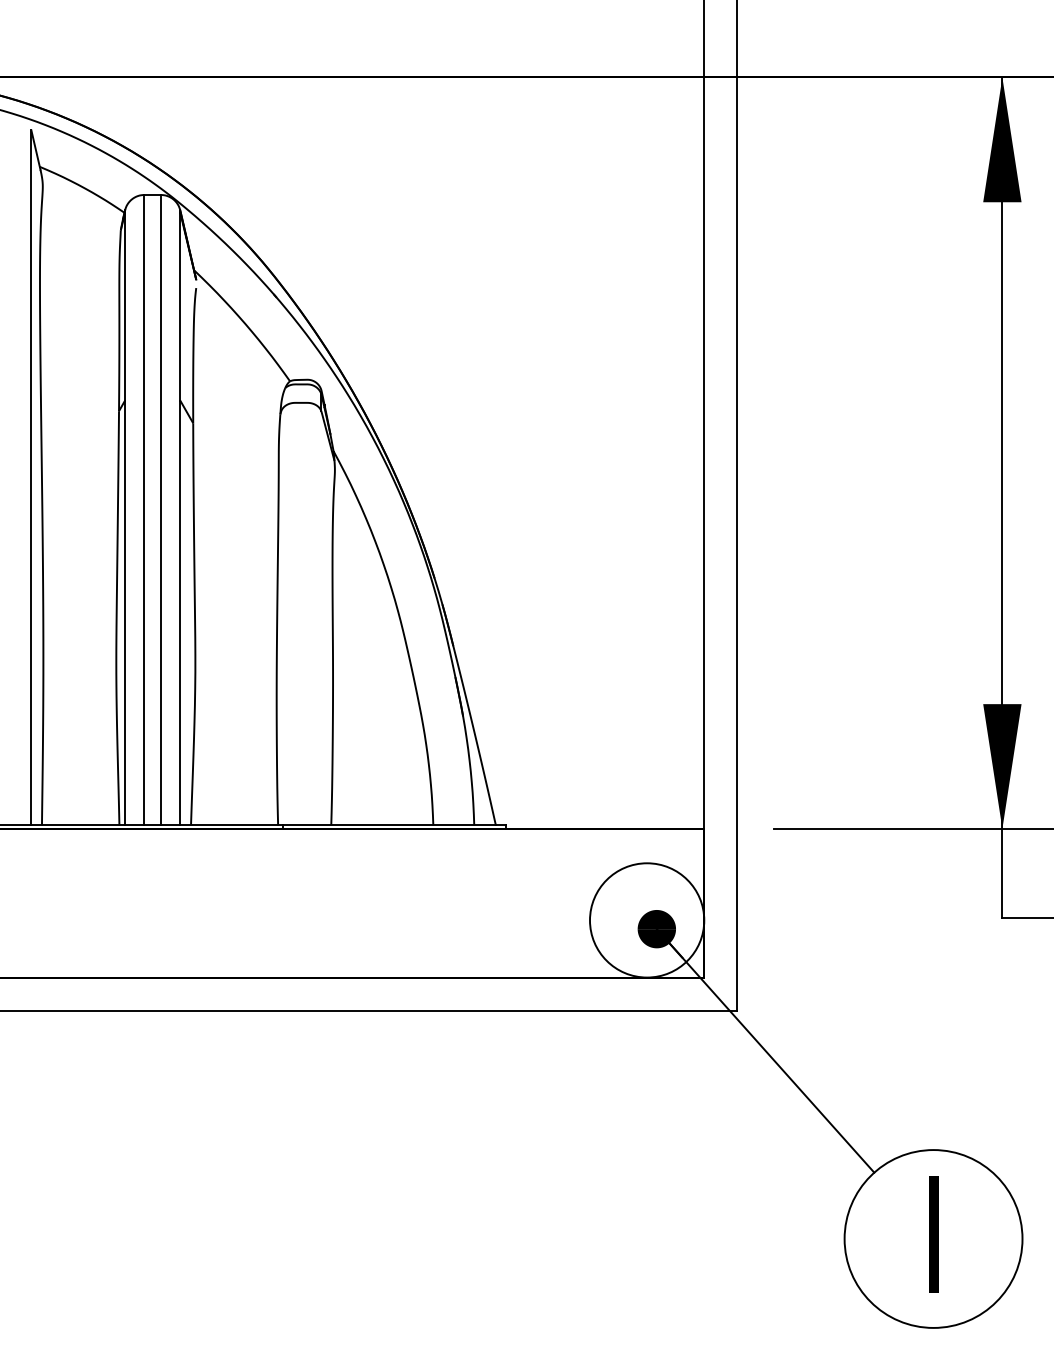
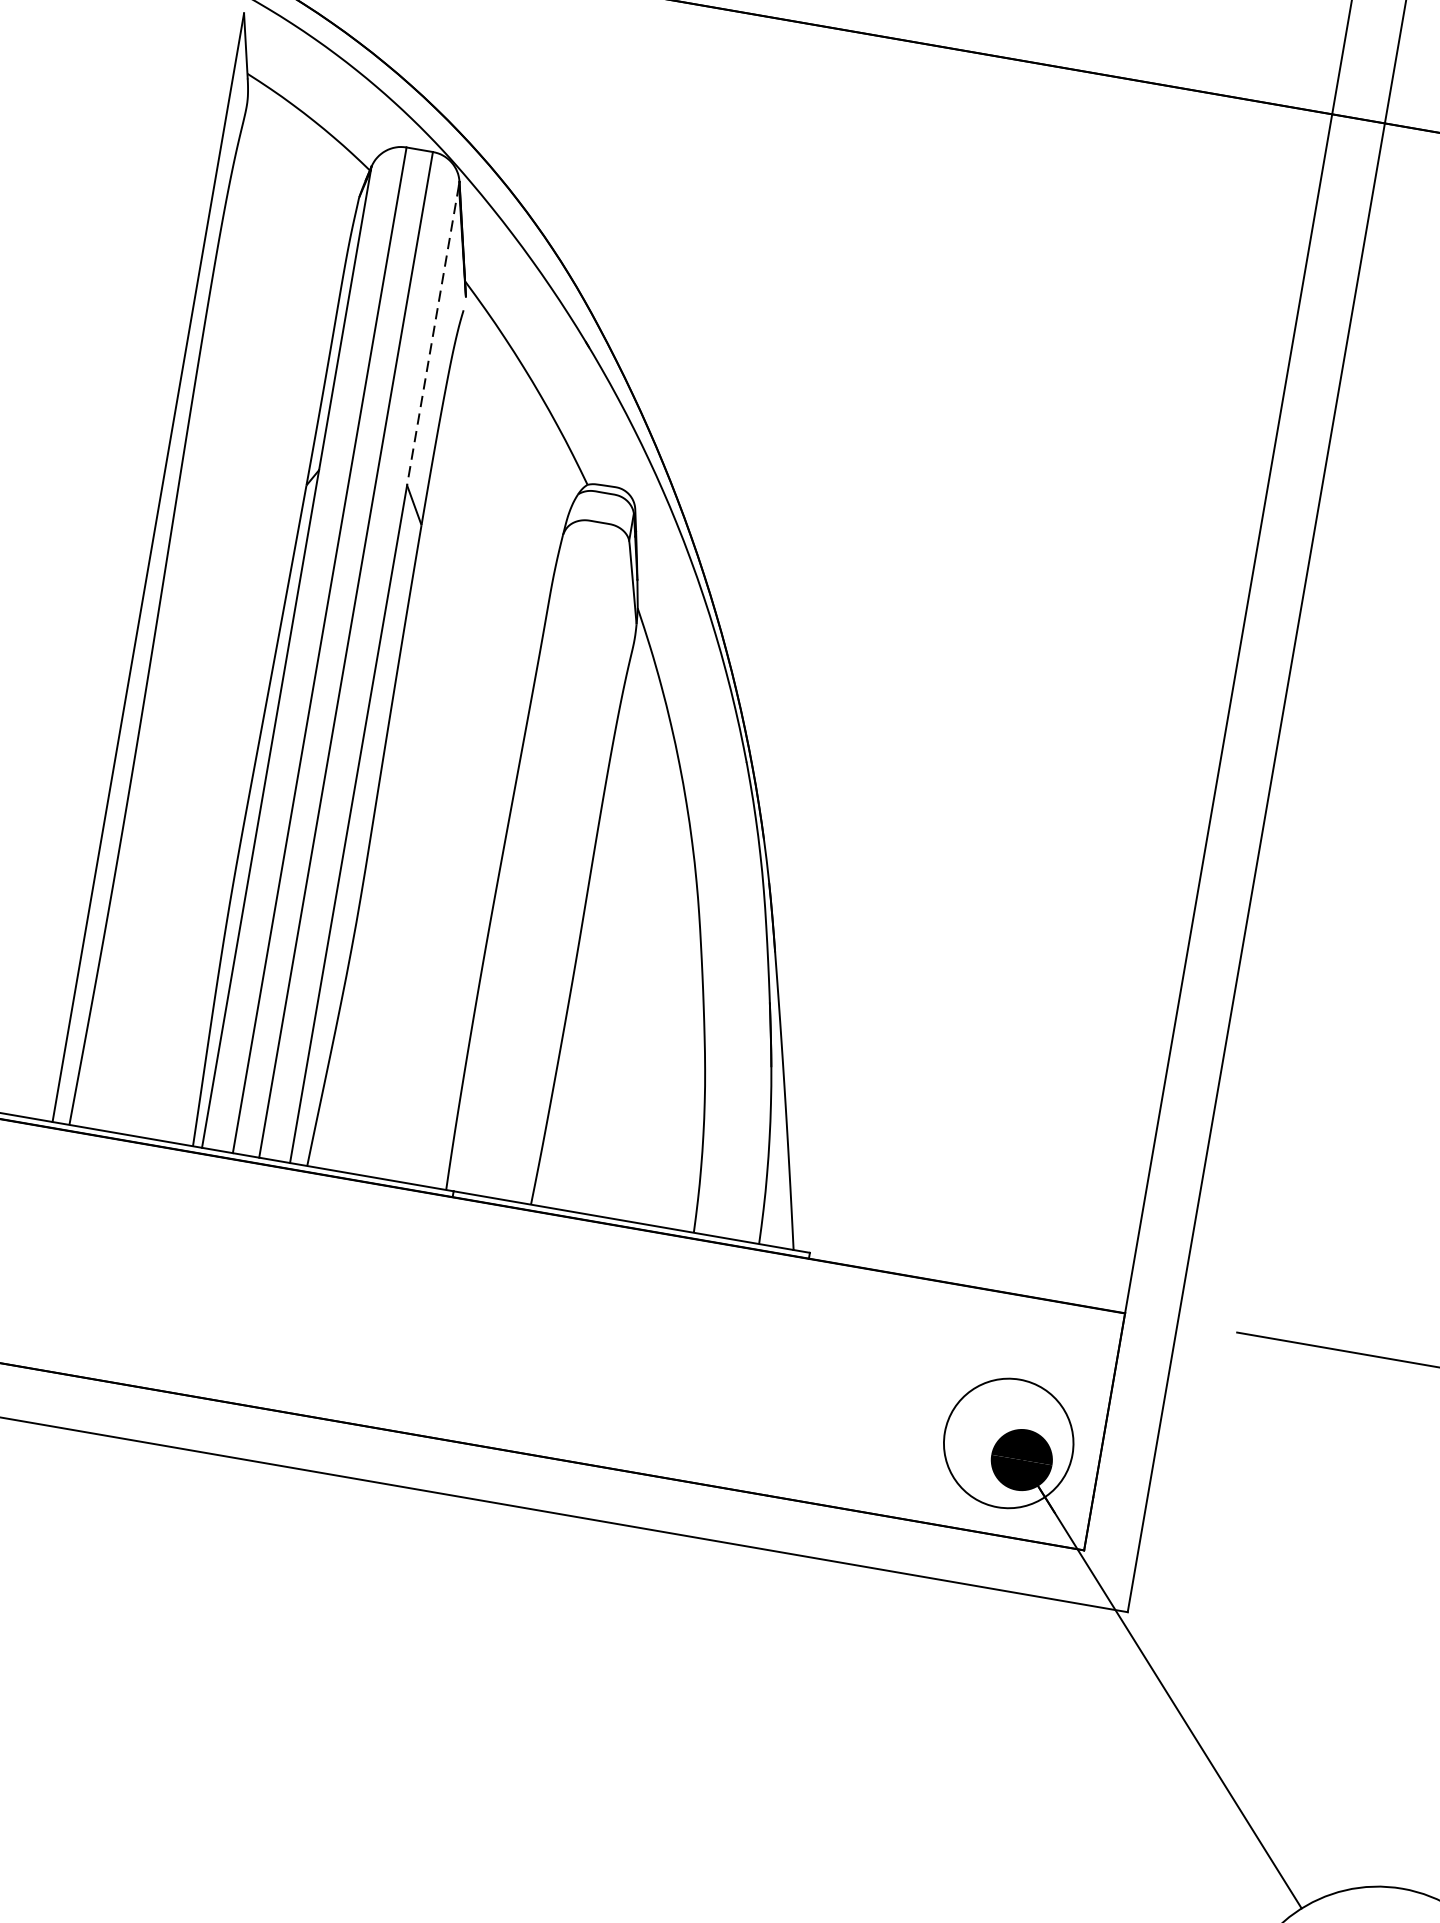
line: (180, 307) -> (433, 336), solid -> dashed
circle: (647, 920) -> (1009, 1443), size x0.7

